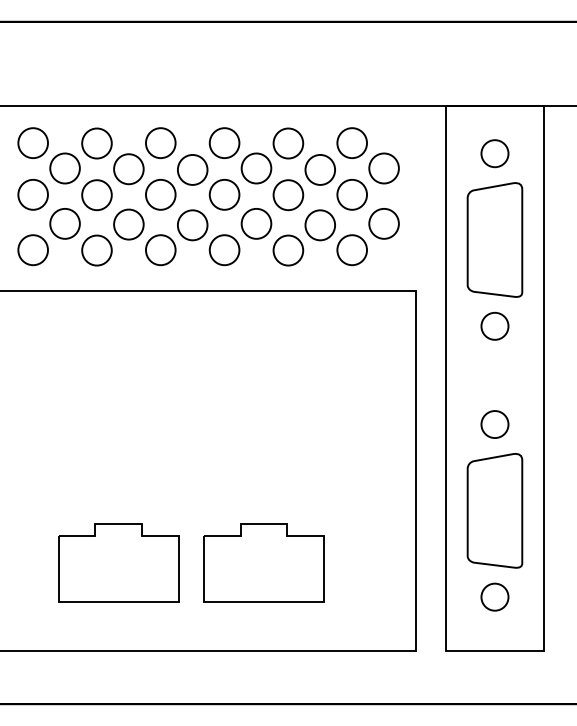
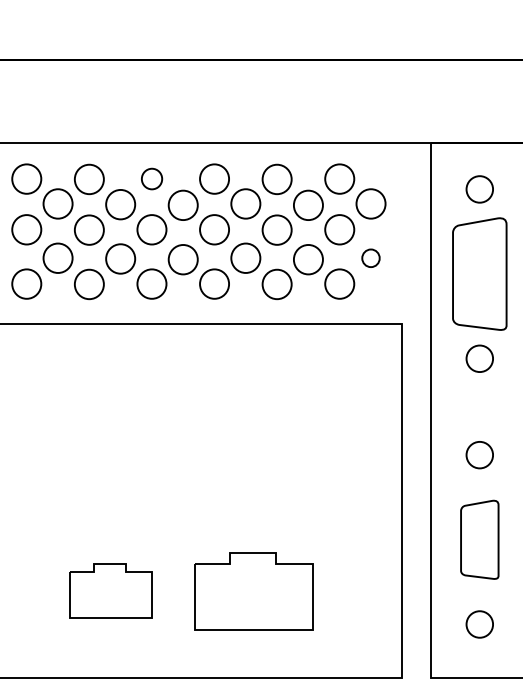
part: (160, 142) -> (151, 178), size x0.7
part: (383, 223) -> (370, 257), size x0.6
part: (494, 510) -> (479, 539), size x0.7
part: (118, 562) -> (110, 590), size x0.7

